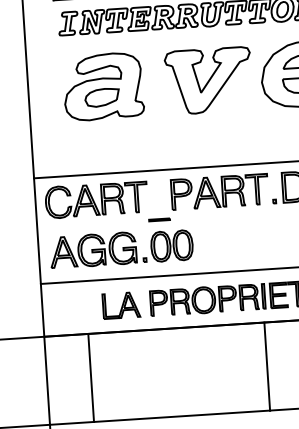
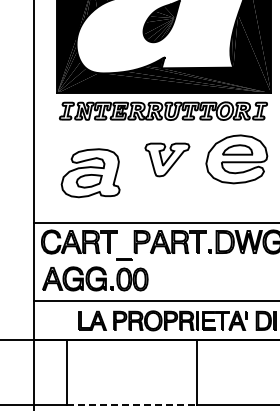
part: (208, 80) -> (167, 159), size x0.7
part: (103, 87) -> (90, 173), moved
line: (181, 416) -> (131, 405), solid -> dashed

